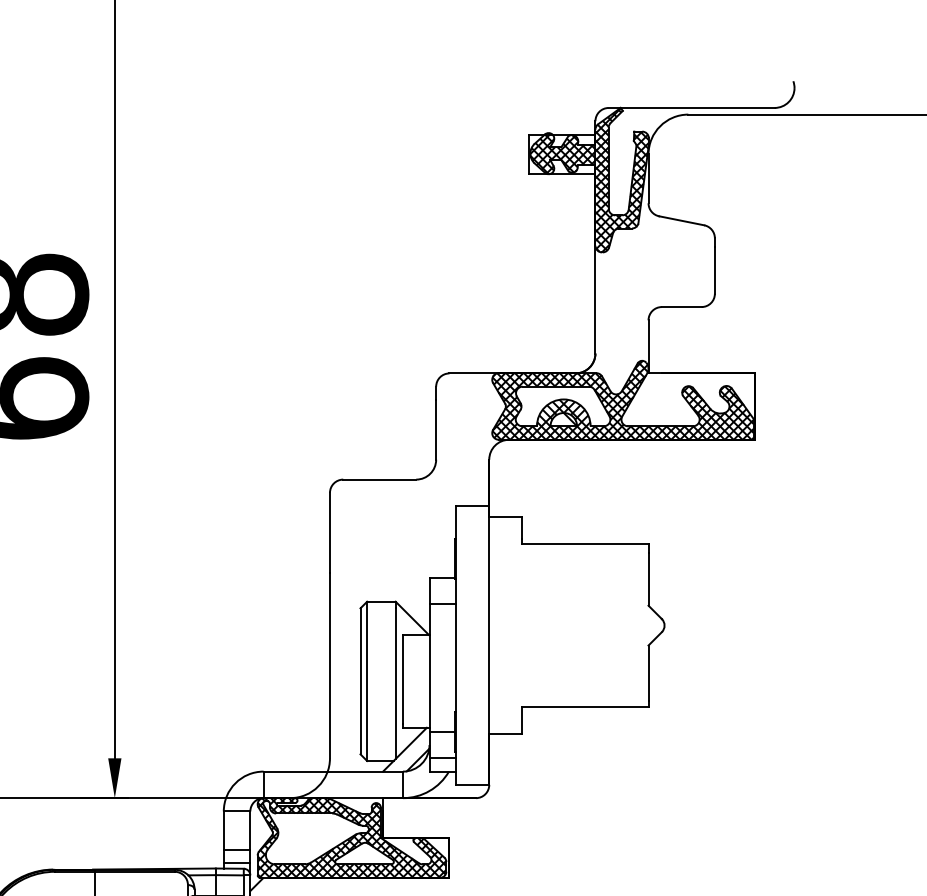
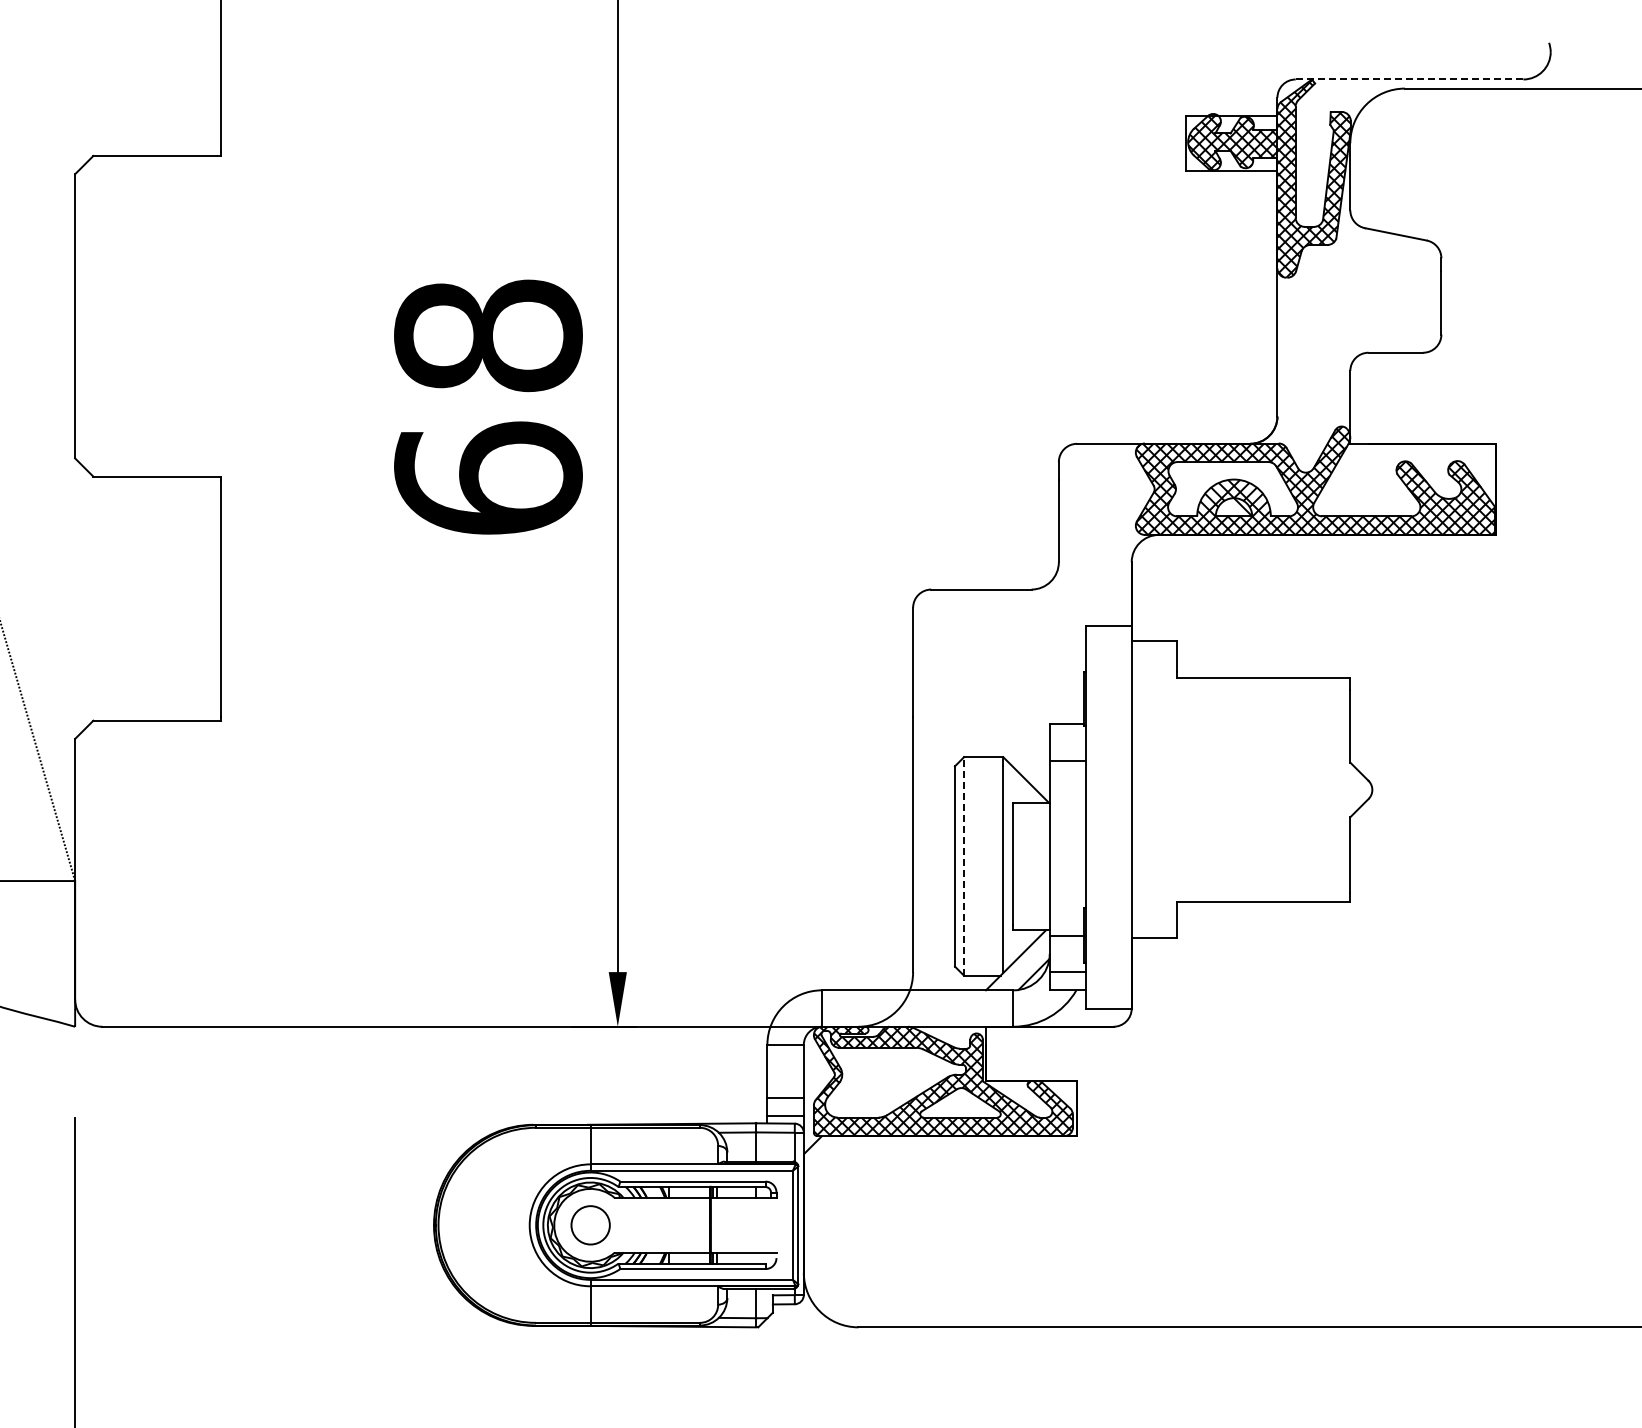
line: (691, 107) -> (1409, 79), solid -> dashed
line: (367, 680) -> (964, 865), solid -> dashed

